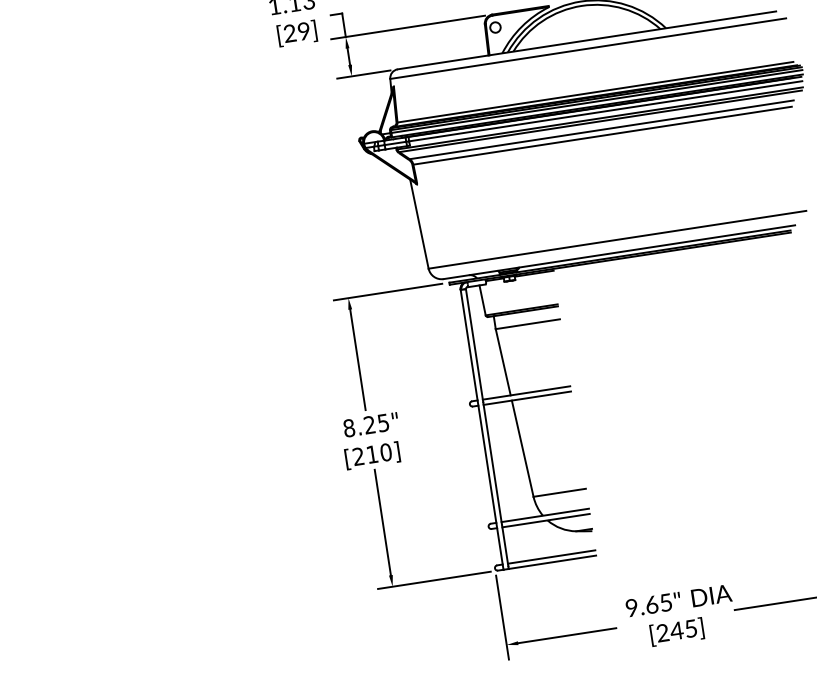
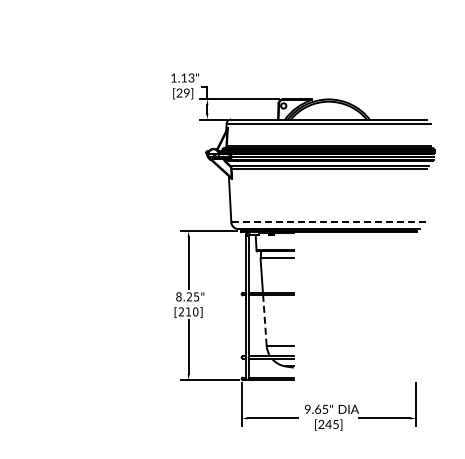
line: (616, 239) -> (328, 222), solid -> dashed
line: (521, 448) -> (264, 320), solid -> dashed

